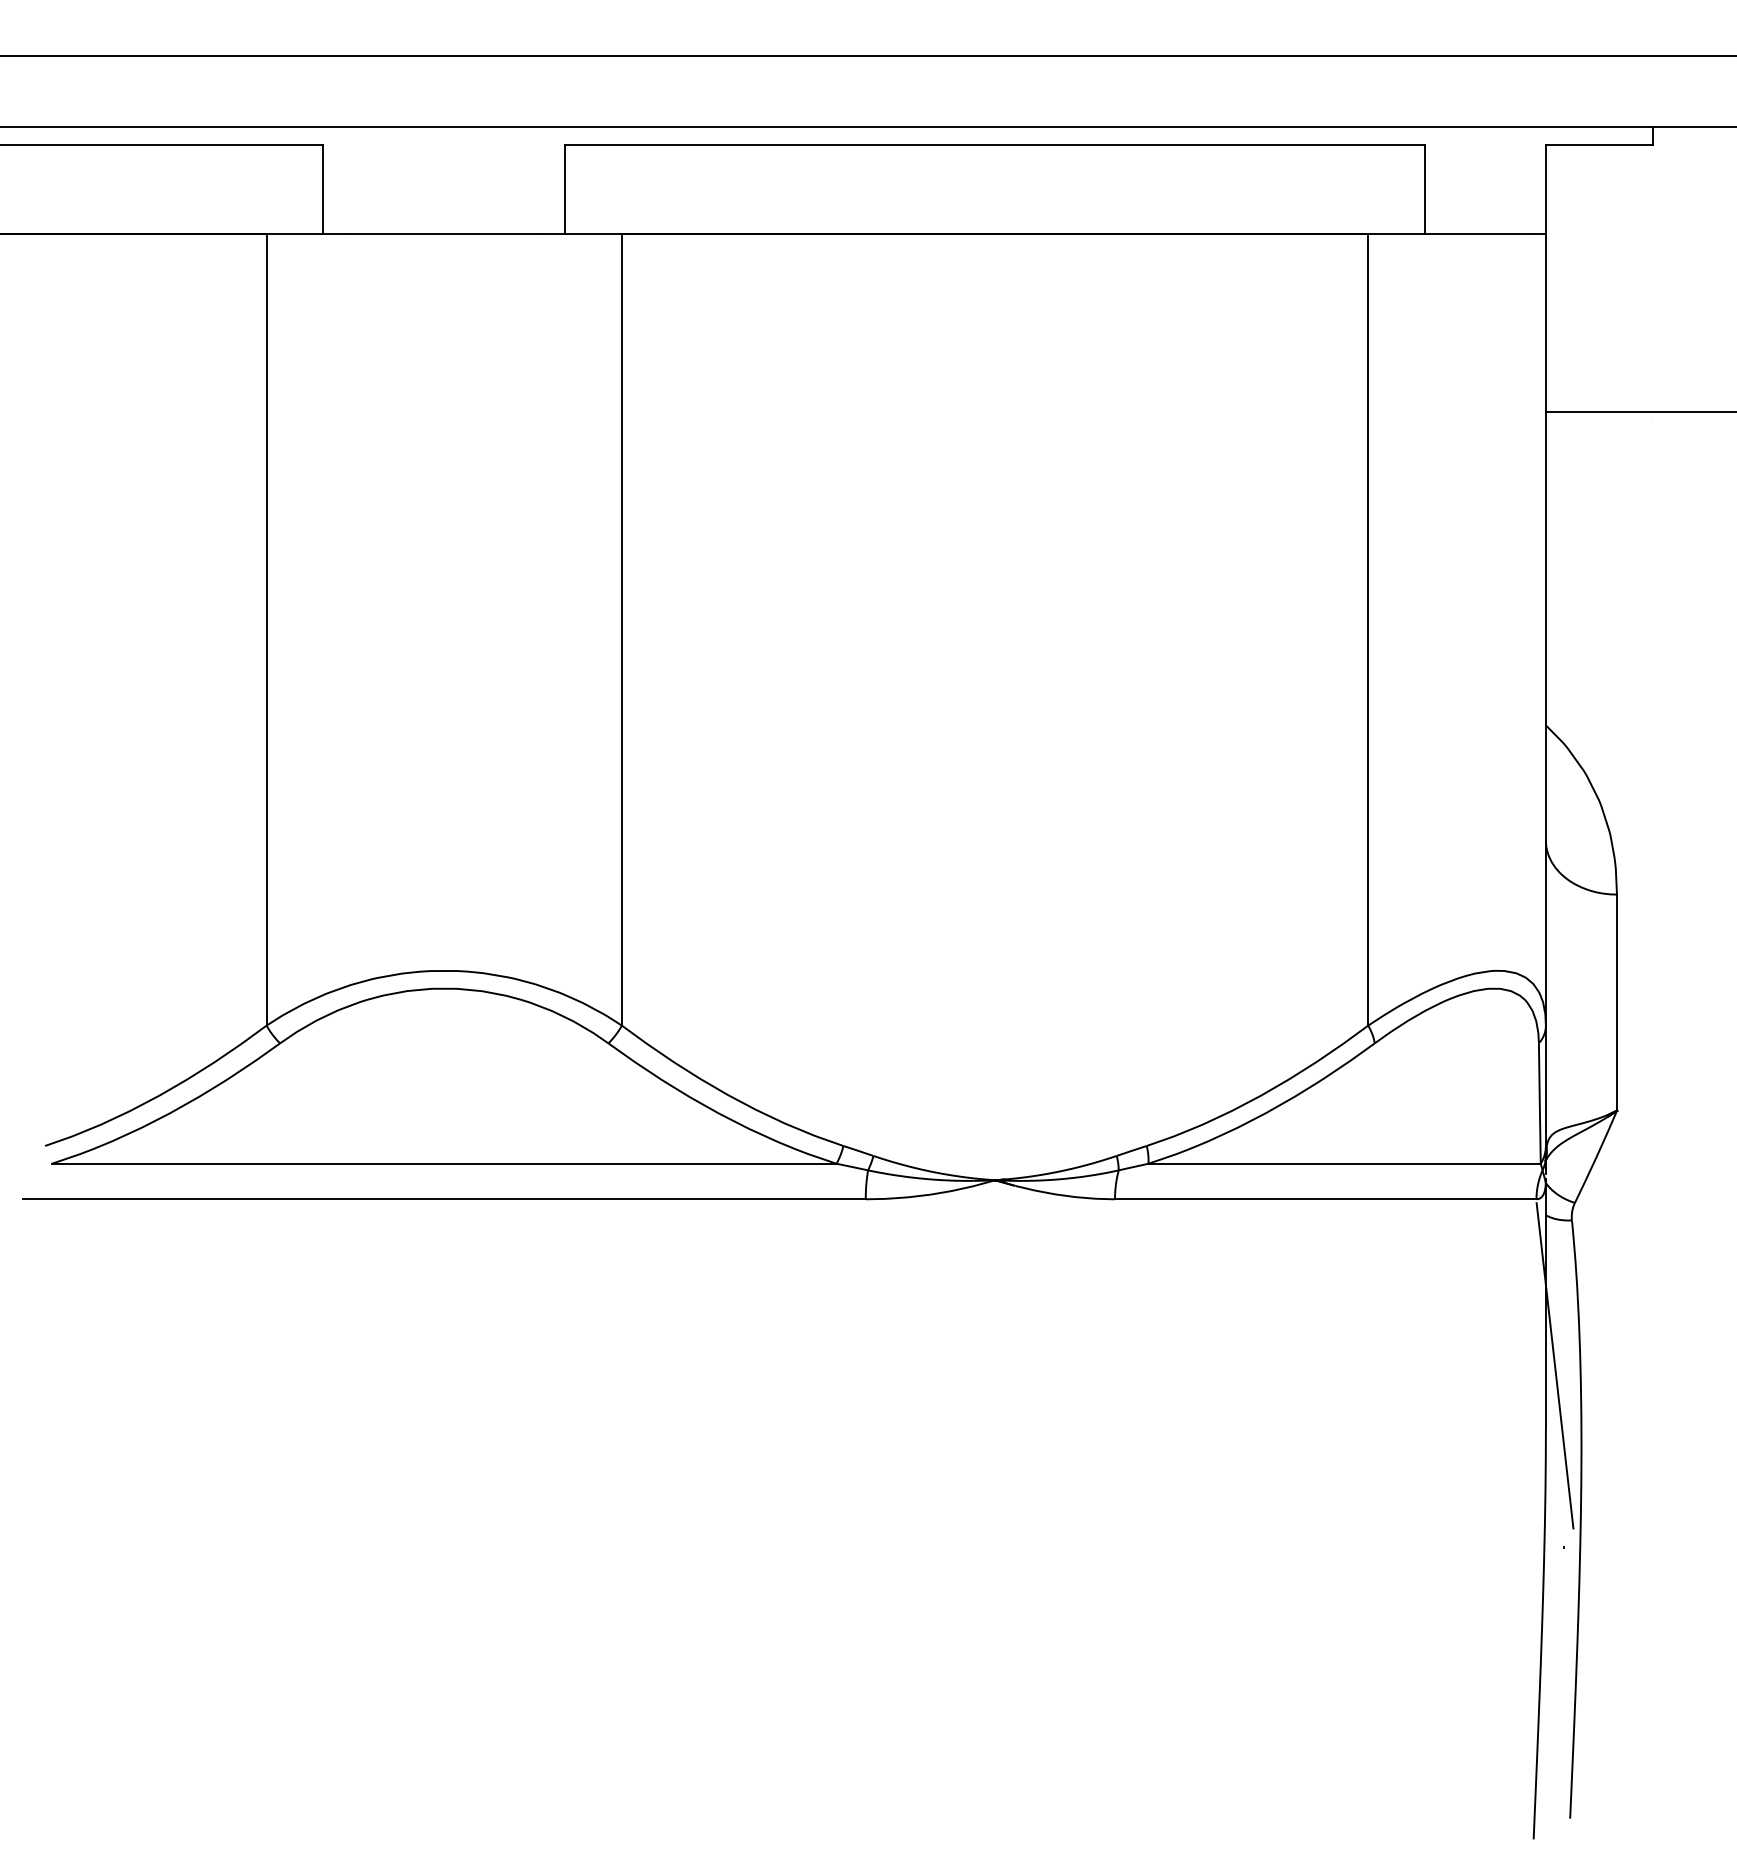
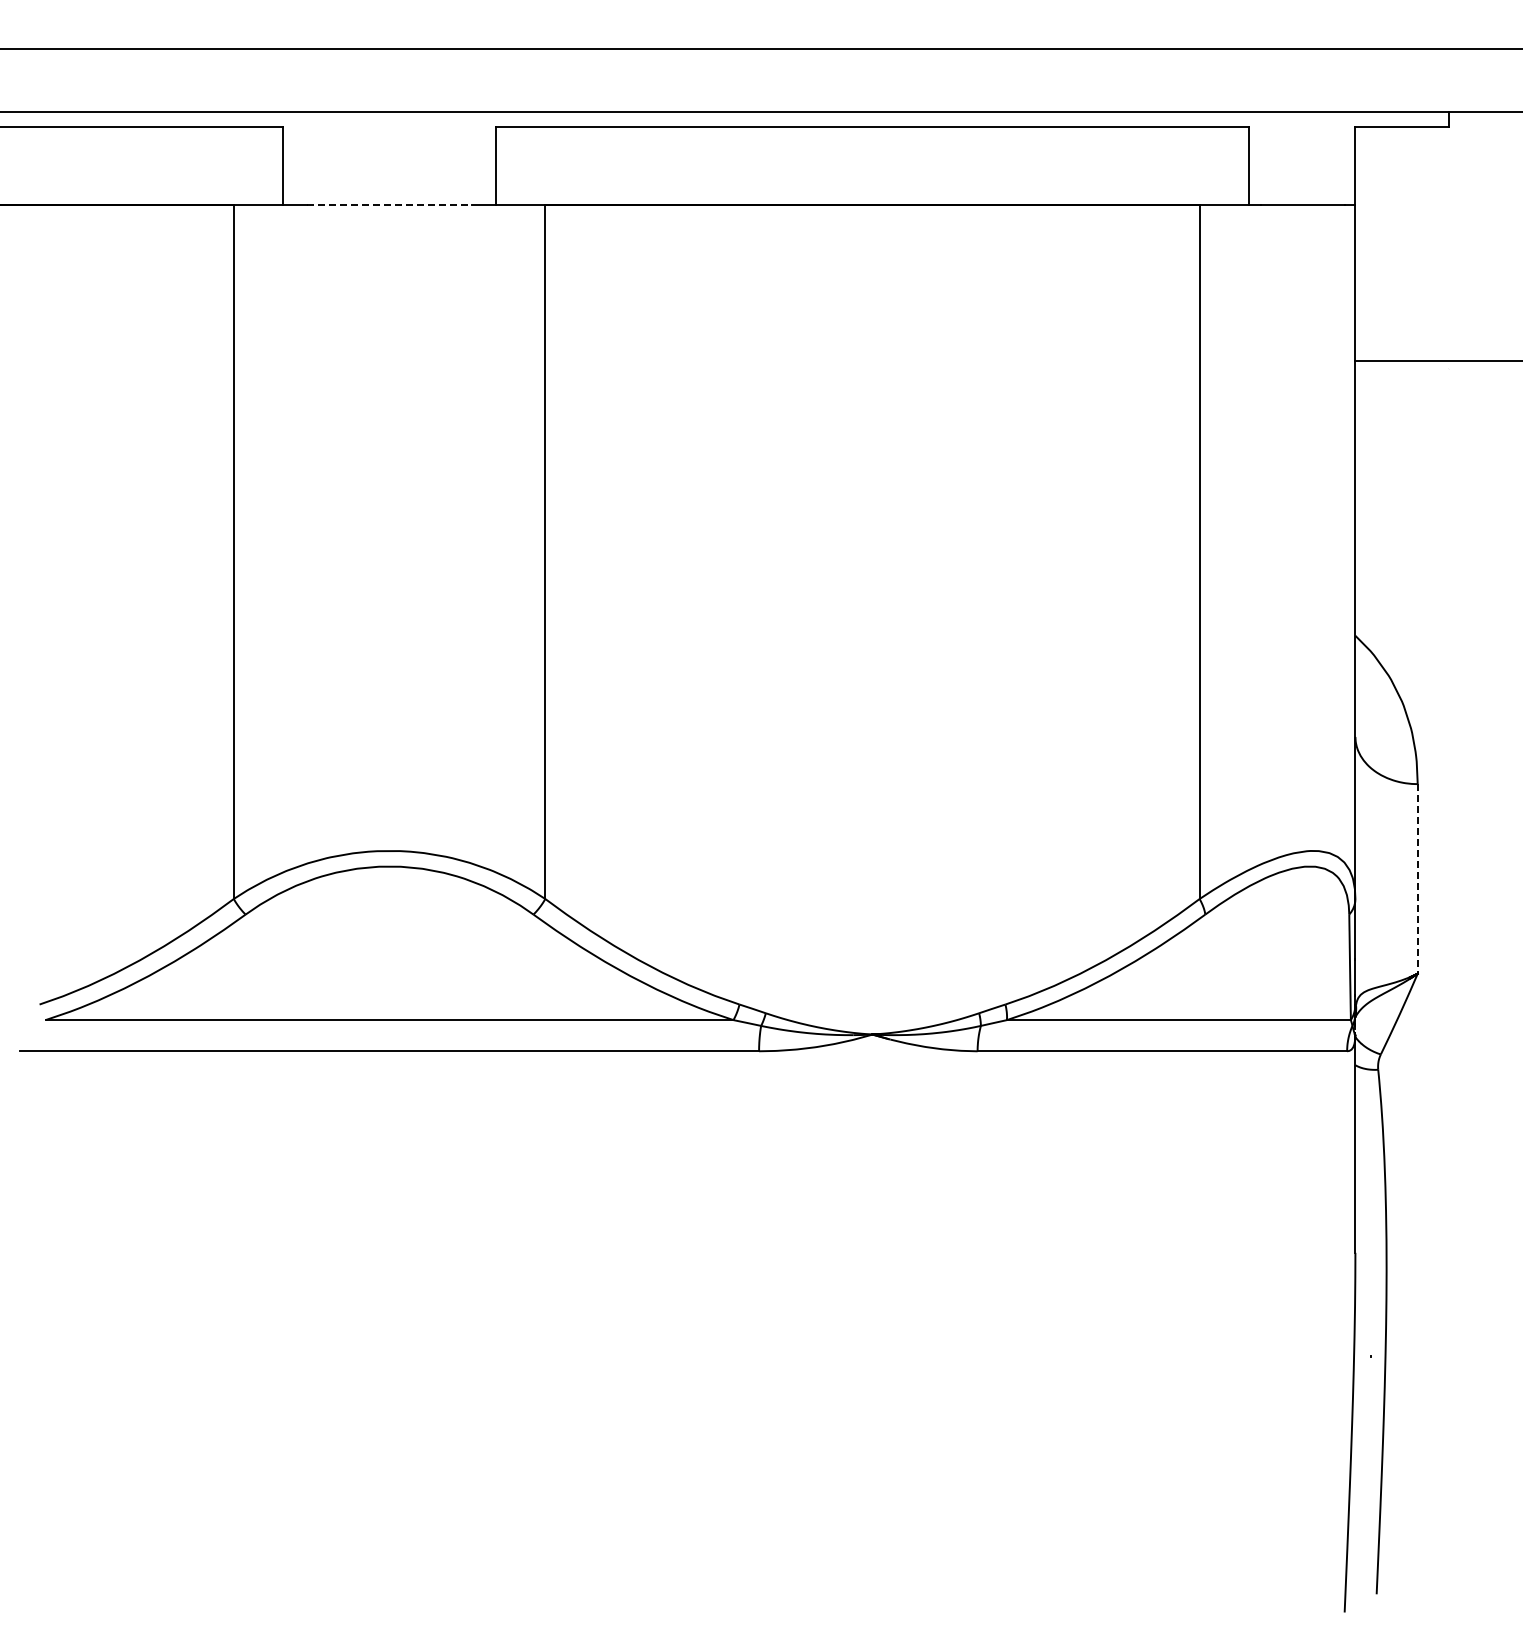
line: (444, 233) -> (389, 204), solid -> dashed
line: (1616, 1002) -> (1417, 878), solid -> dashed
line: (1555, 1364) -> (1363, 1196), removed

